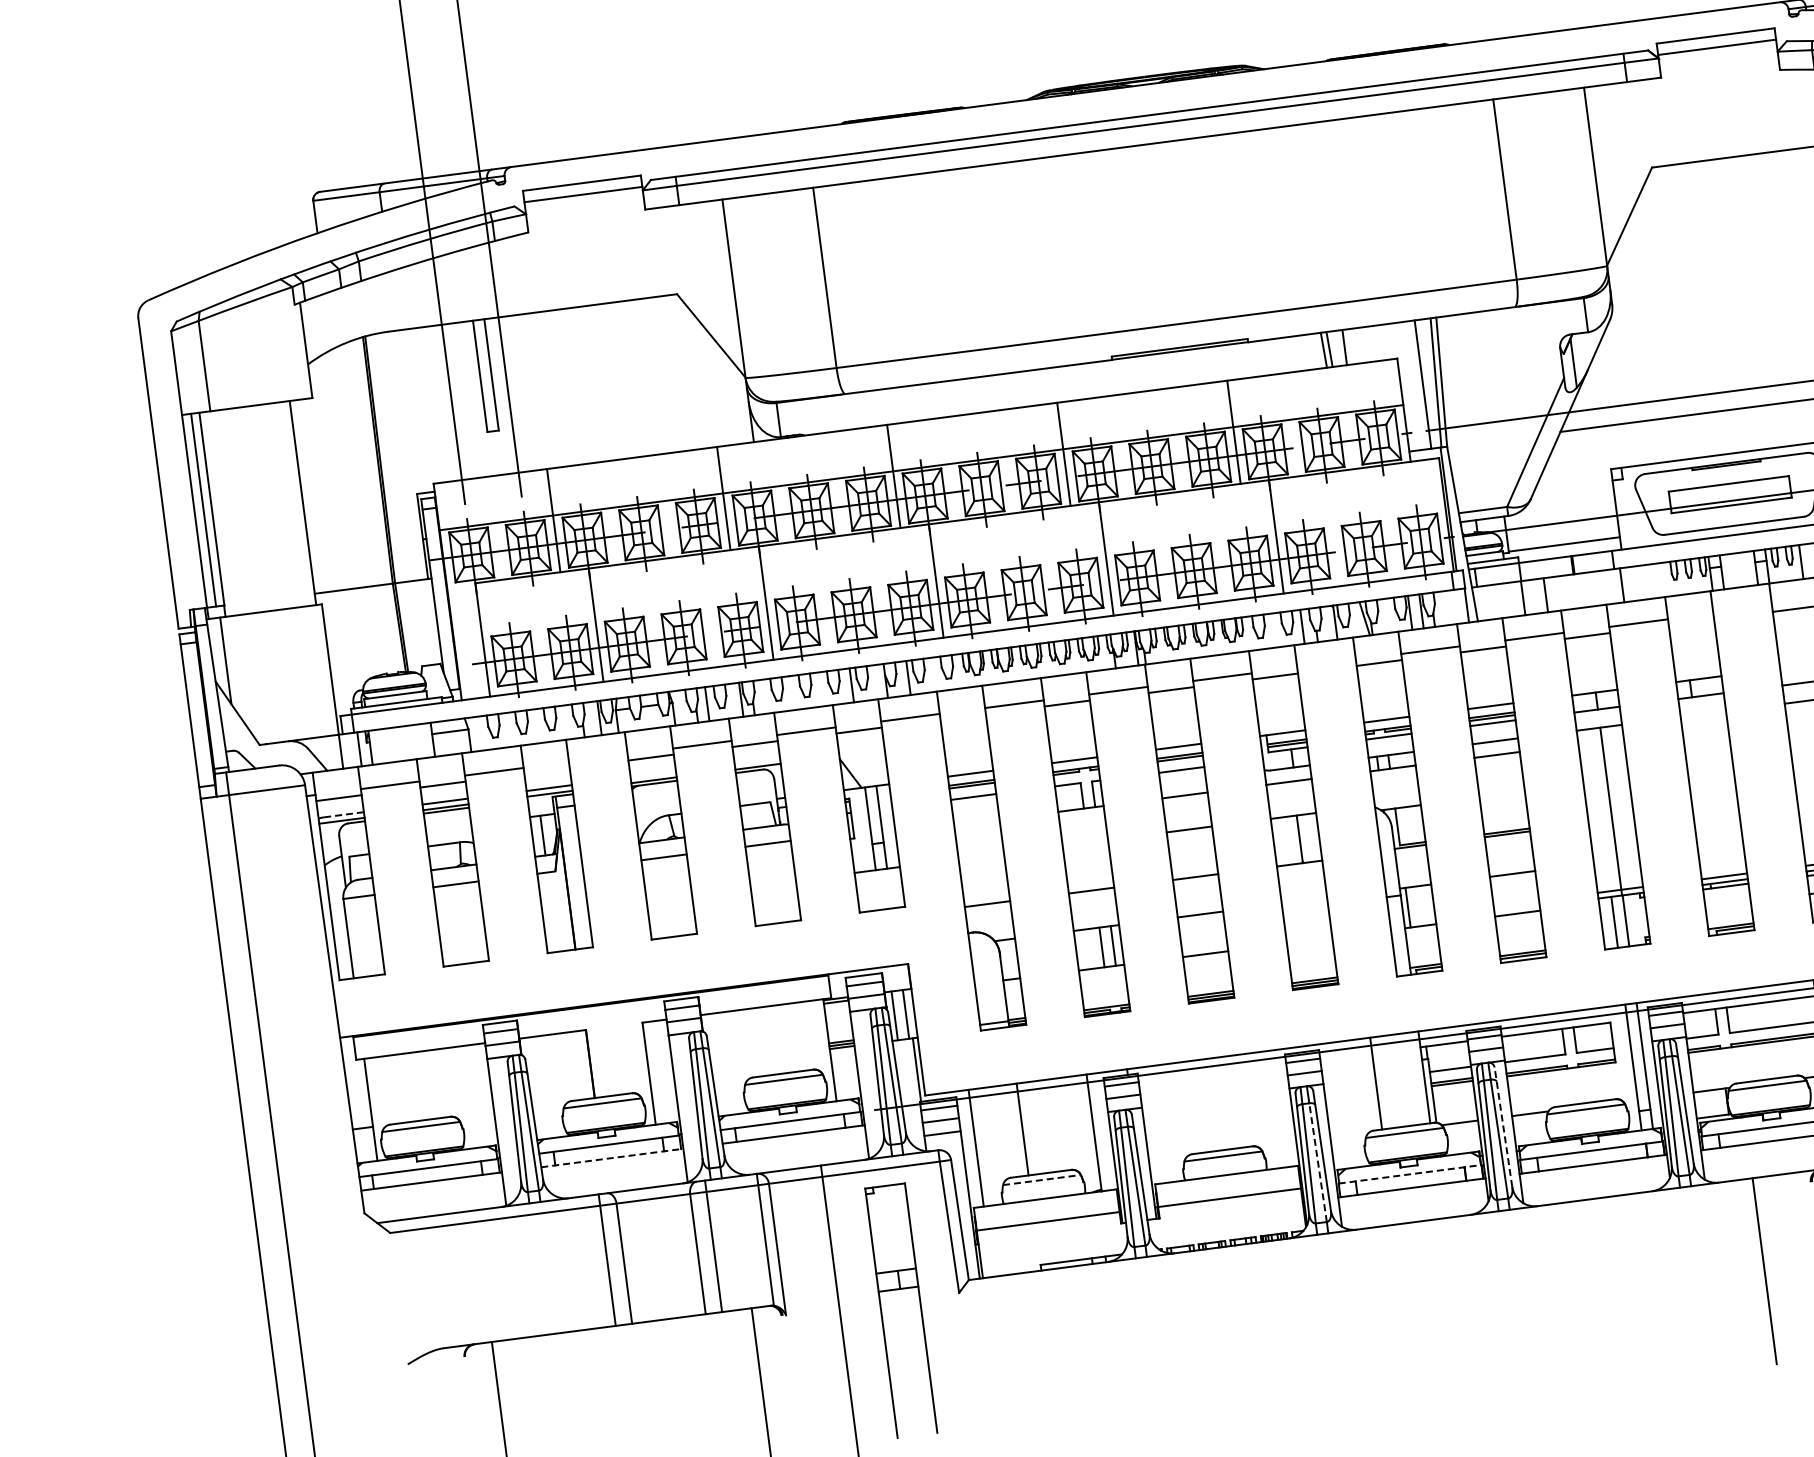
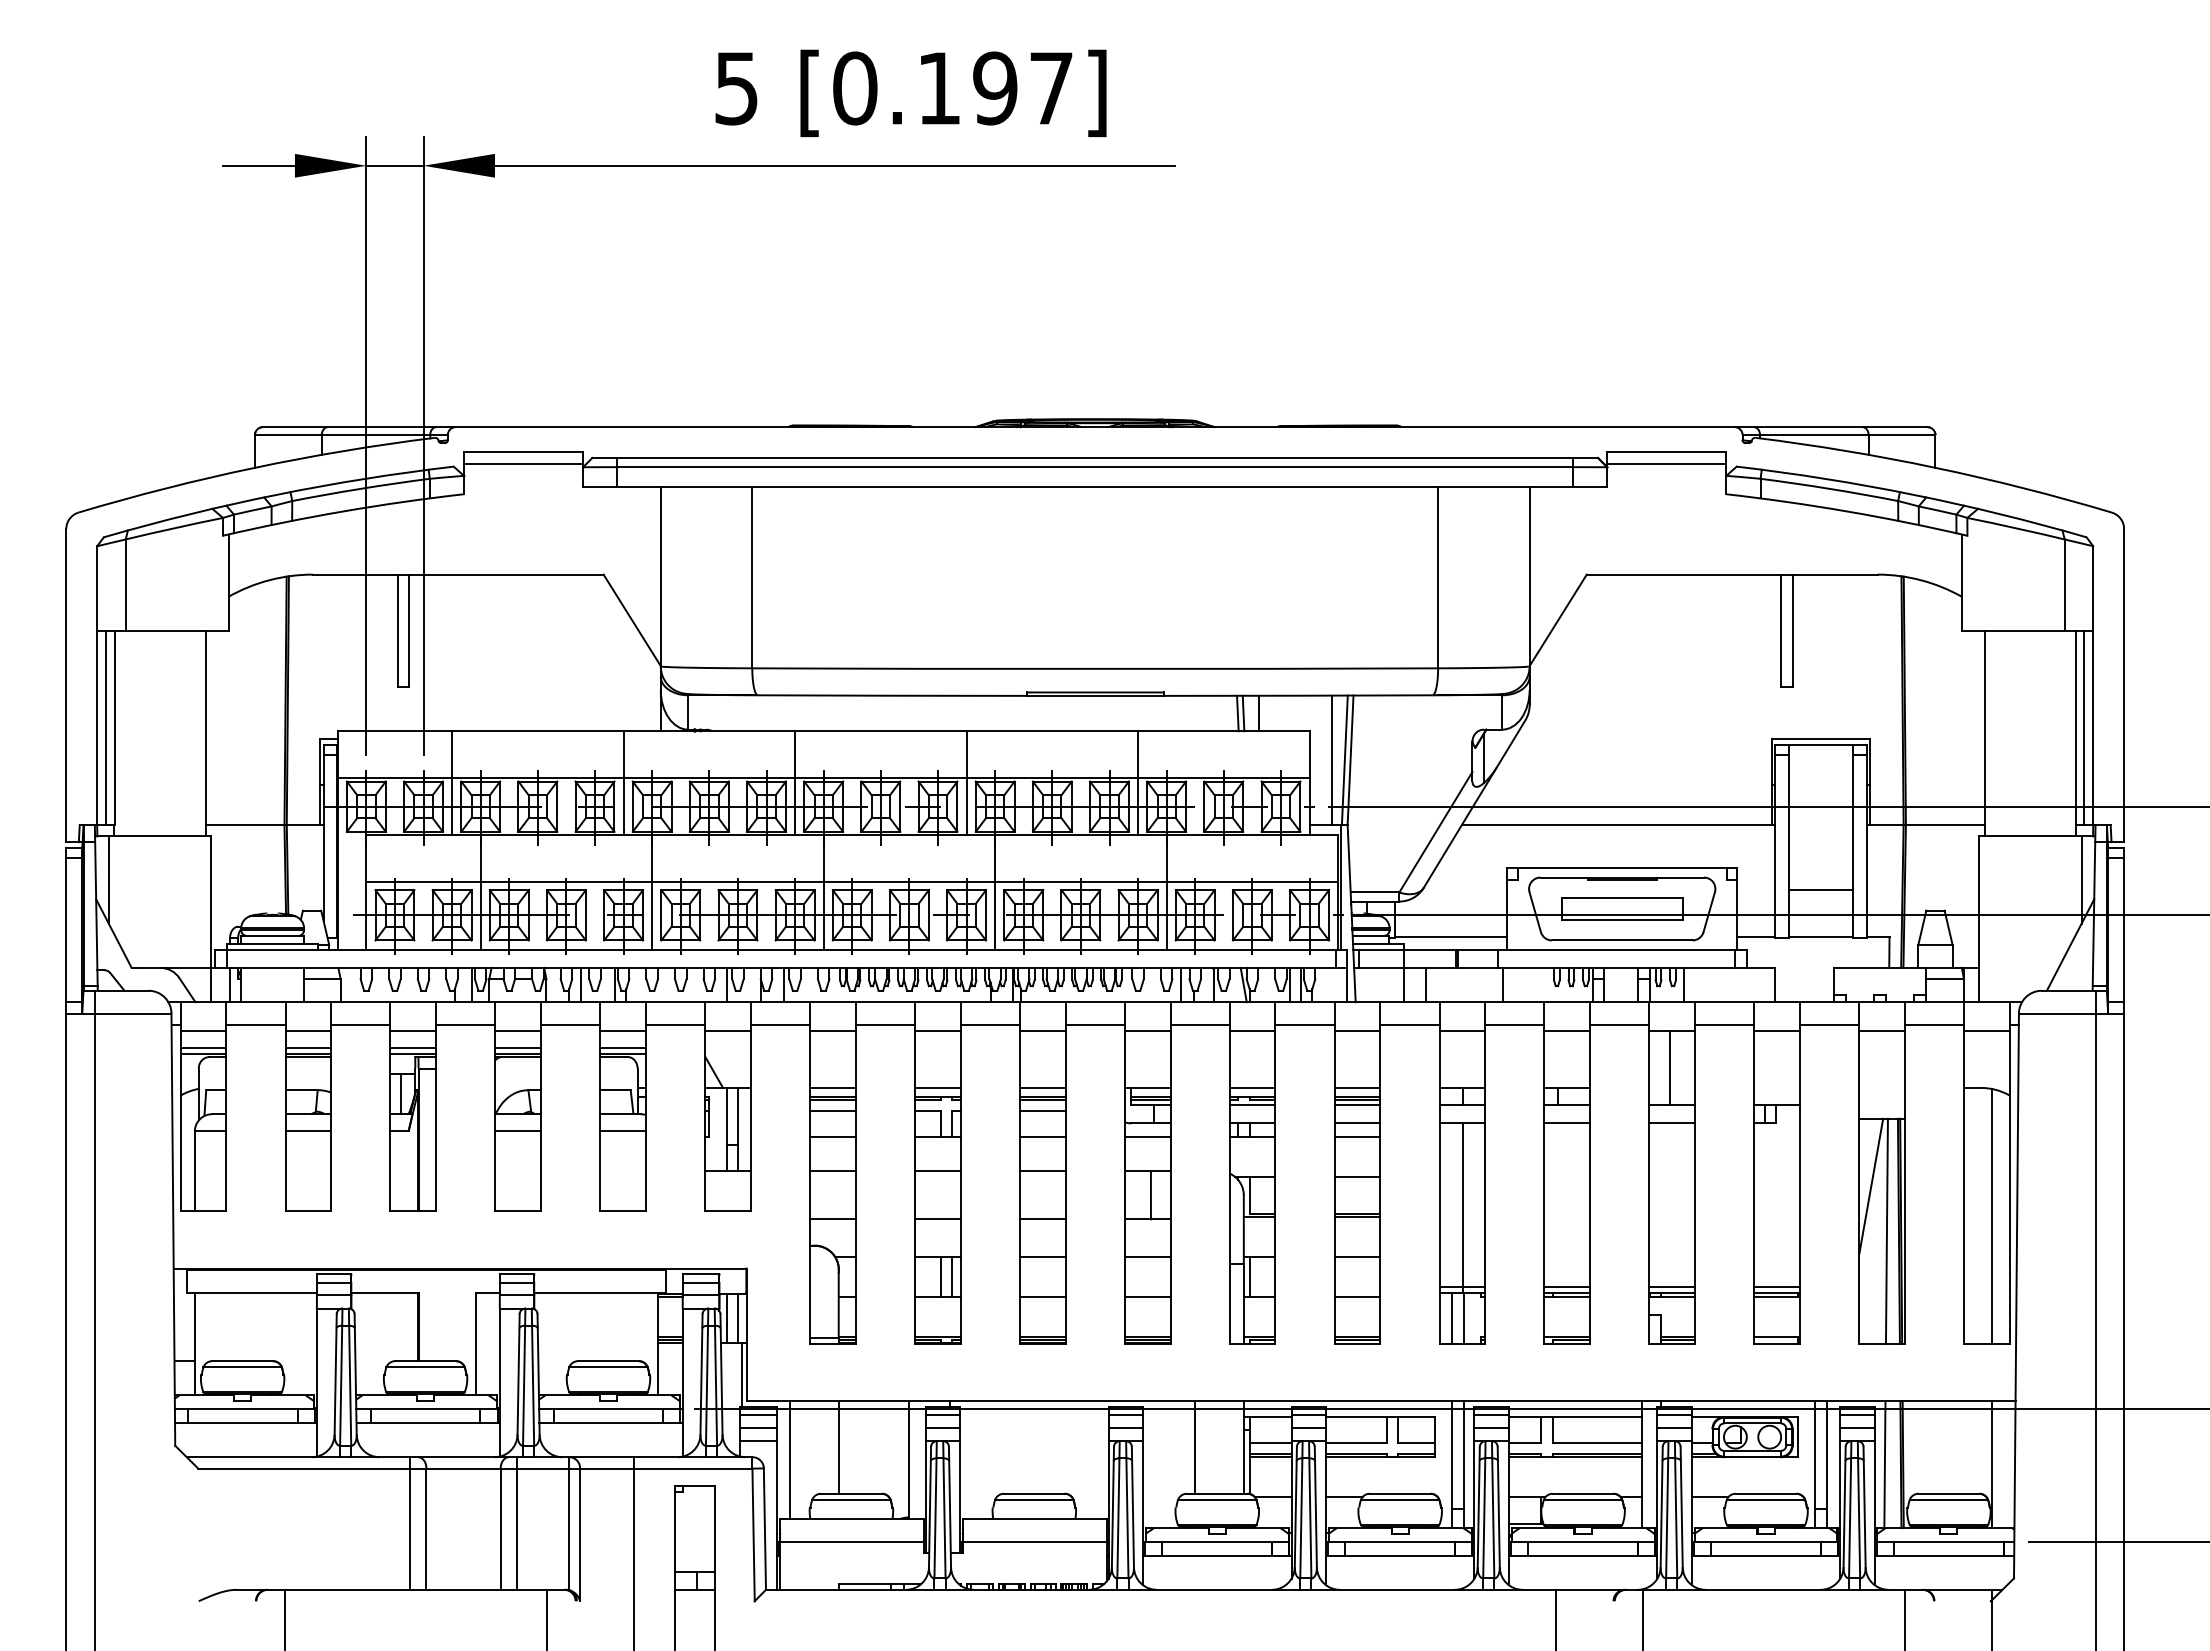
line: (963, 567) -> (852, 882), added
line: (1742, 609) -> (1619, 1024), added
line: (1691, 622) -> (1567, 1030), added
line: (1797, 645) -> (1669, 1067), added
line: (1325, 663) -> (1199, 1024), added
line: (1703, 714) -> (1567, 1123), added
line: (962, 716) -> (832, 1030), added
line: (598, 758) -> (465, 1024), added
line: (756, 760) -> (622, 1047), added
line: (547, 770) -> (413, 1030), added
line: (653, 774) -> (518, 1047), added
line: (1502, 794) -> (1357, 1177), added
line: (344, 814) -> (206, 1047), dashed -> solid
line: (976, 822) -> (832, 1137), added
line: (1085, 843) -> (937, 1171), added
line: (980, 856) -> (832, 1171), added
line: (1304, 901) -> (1147, 1257), added
line: (1309, 941) -> (1147, 1297), added
line: (1503, 1126) -> (1315, 1506), dashed -> solid
line: (612, 1157) -> (428, 1422), dashed -> solid
line: (1318, 1161) -> (1127, 1517), dashed -> solid
line: (1410, 1173) -> (1217, 1541), dashed -> solid
line: (1042, 1180) -> (851, 1500), dashed -> solid

